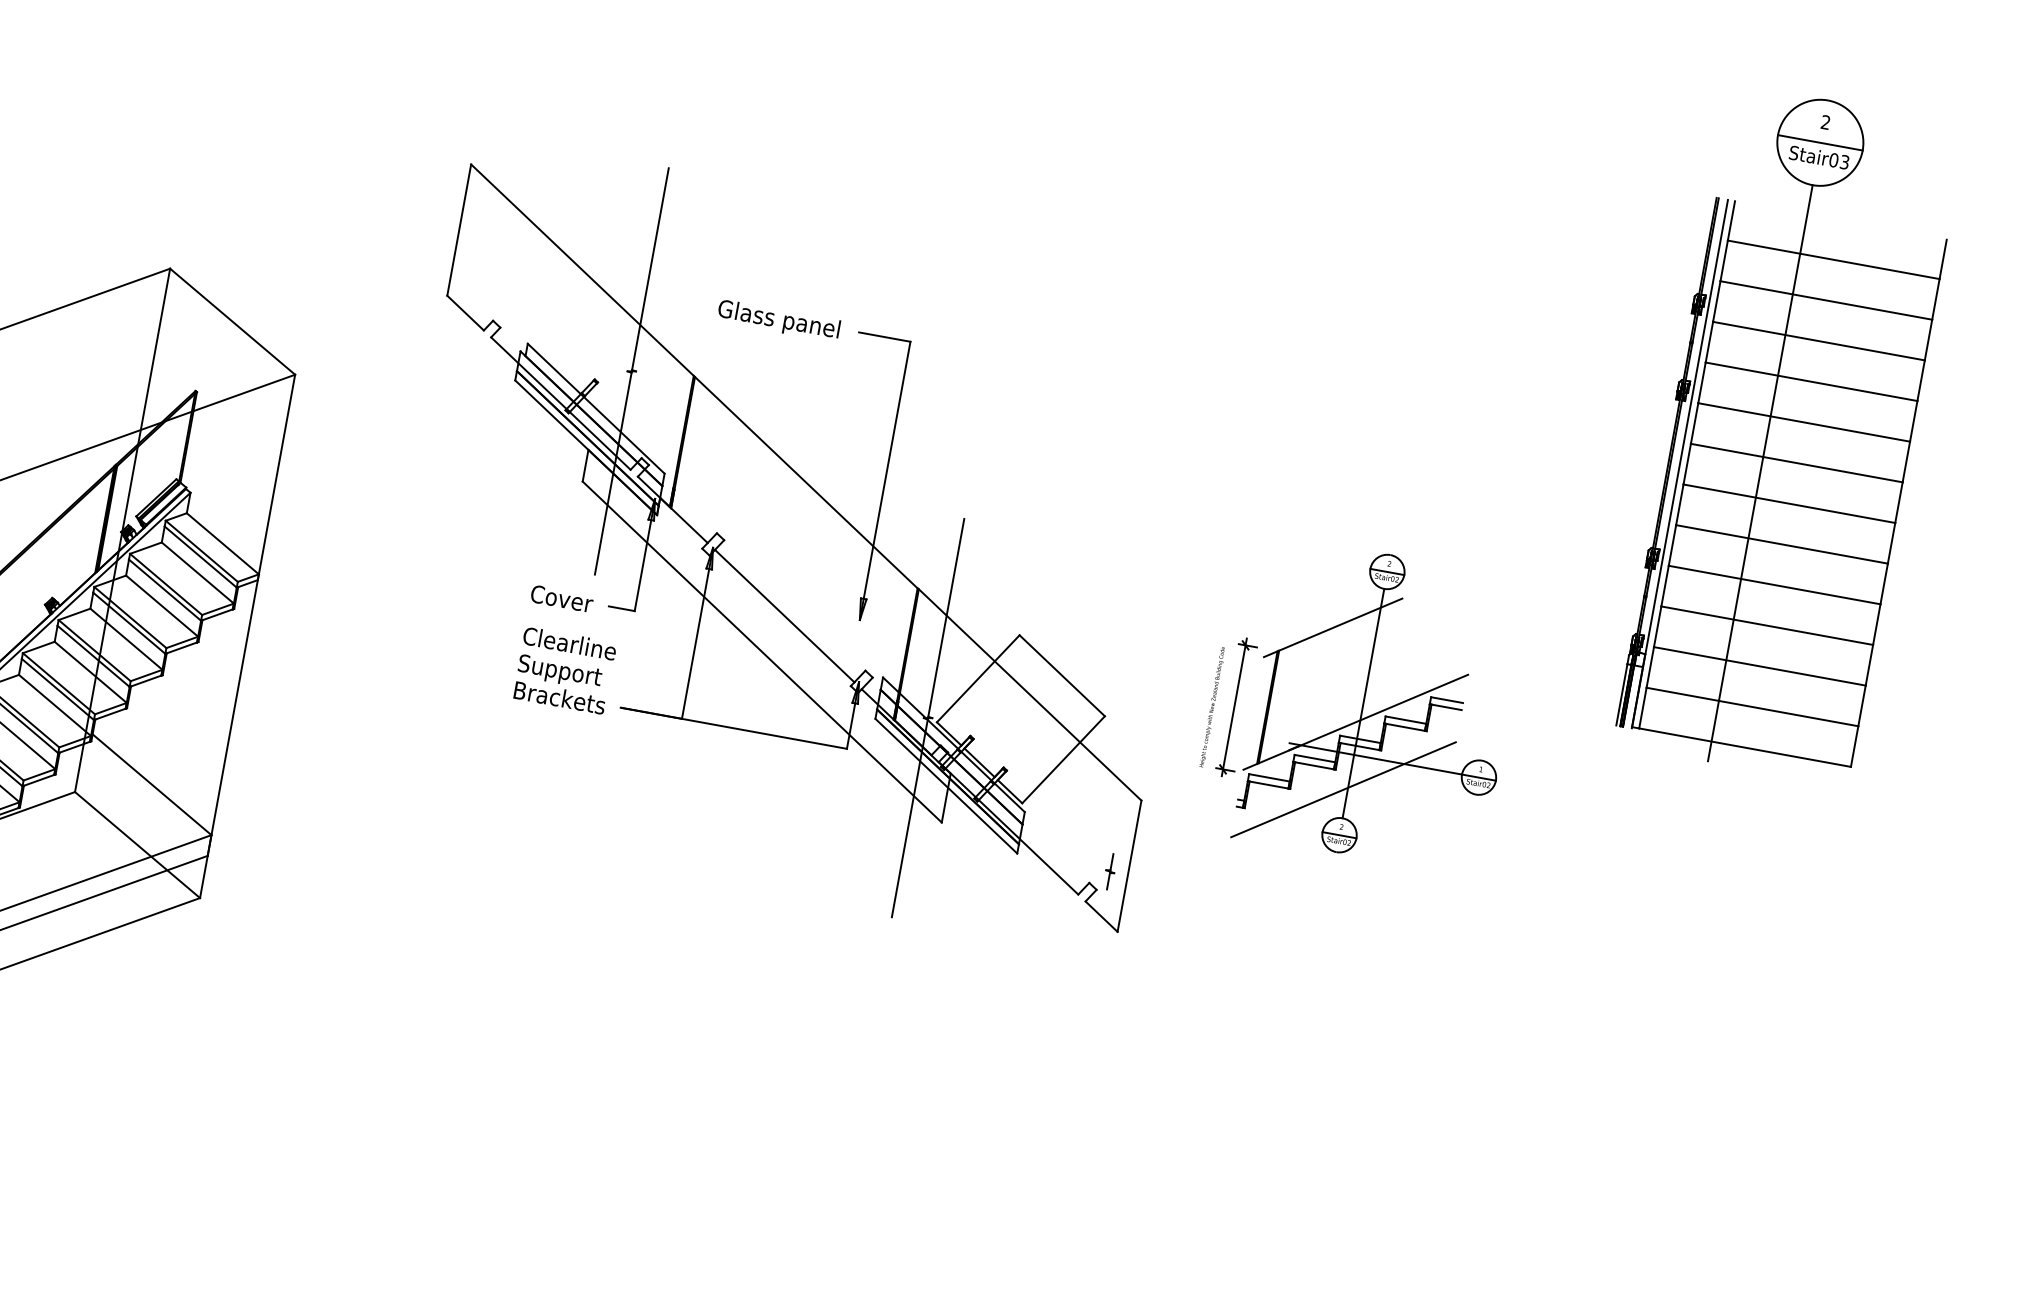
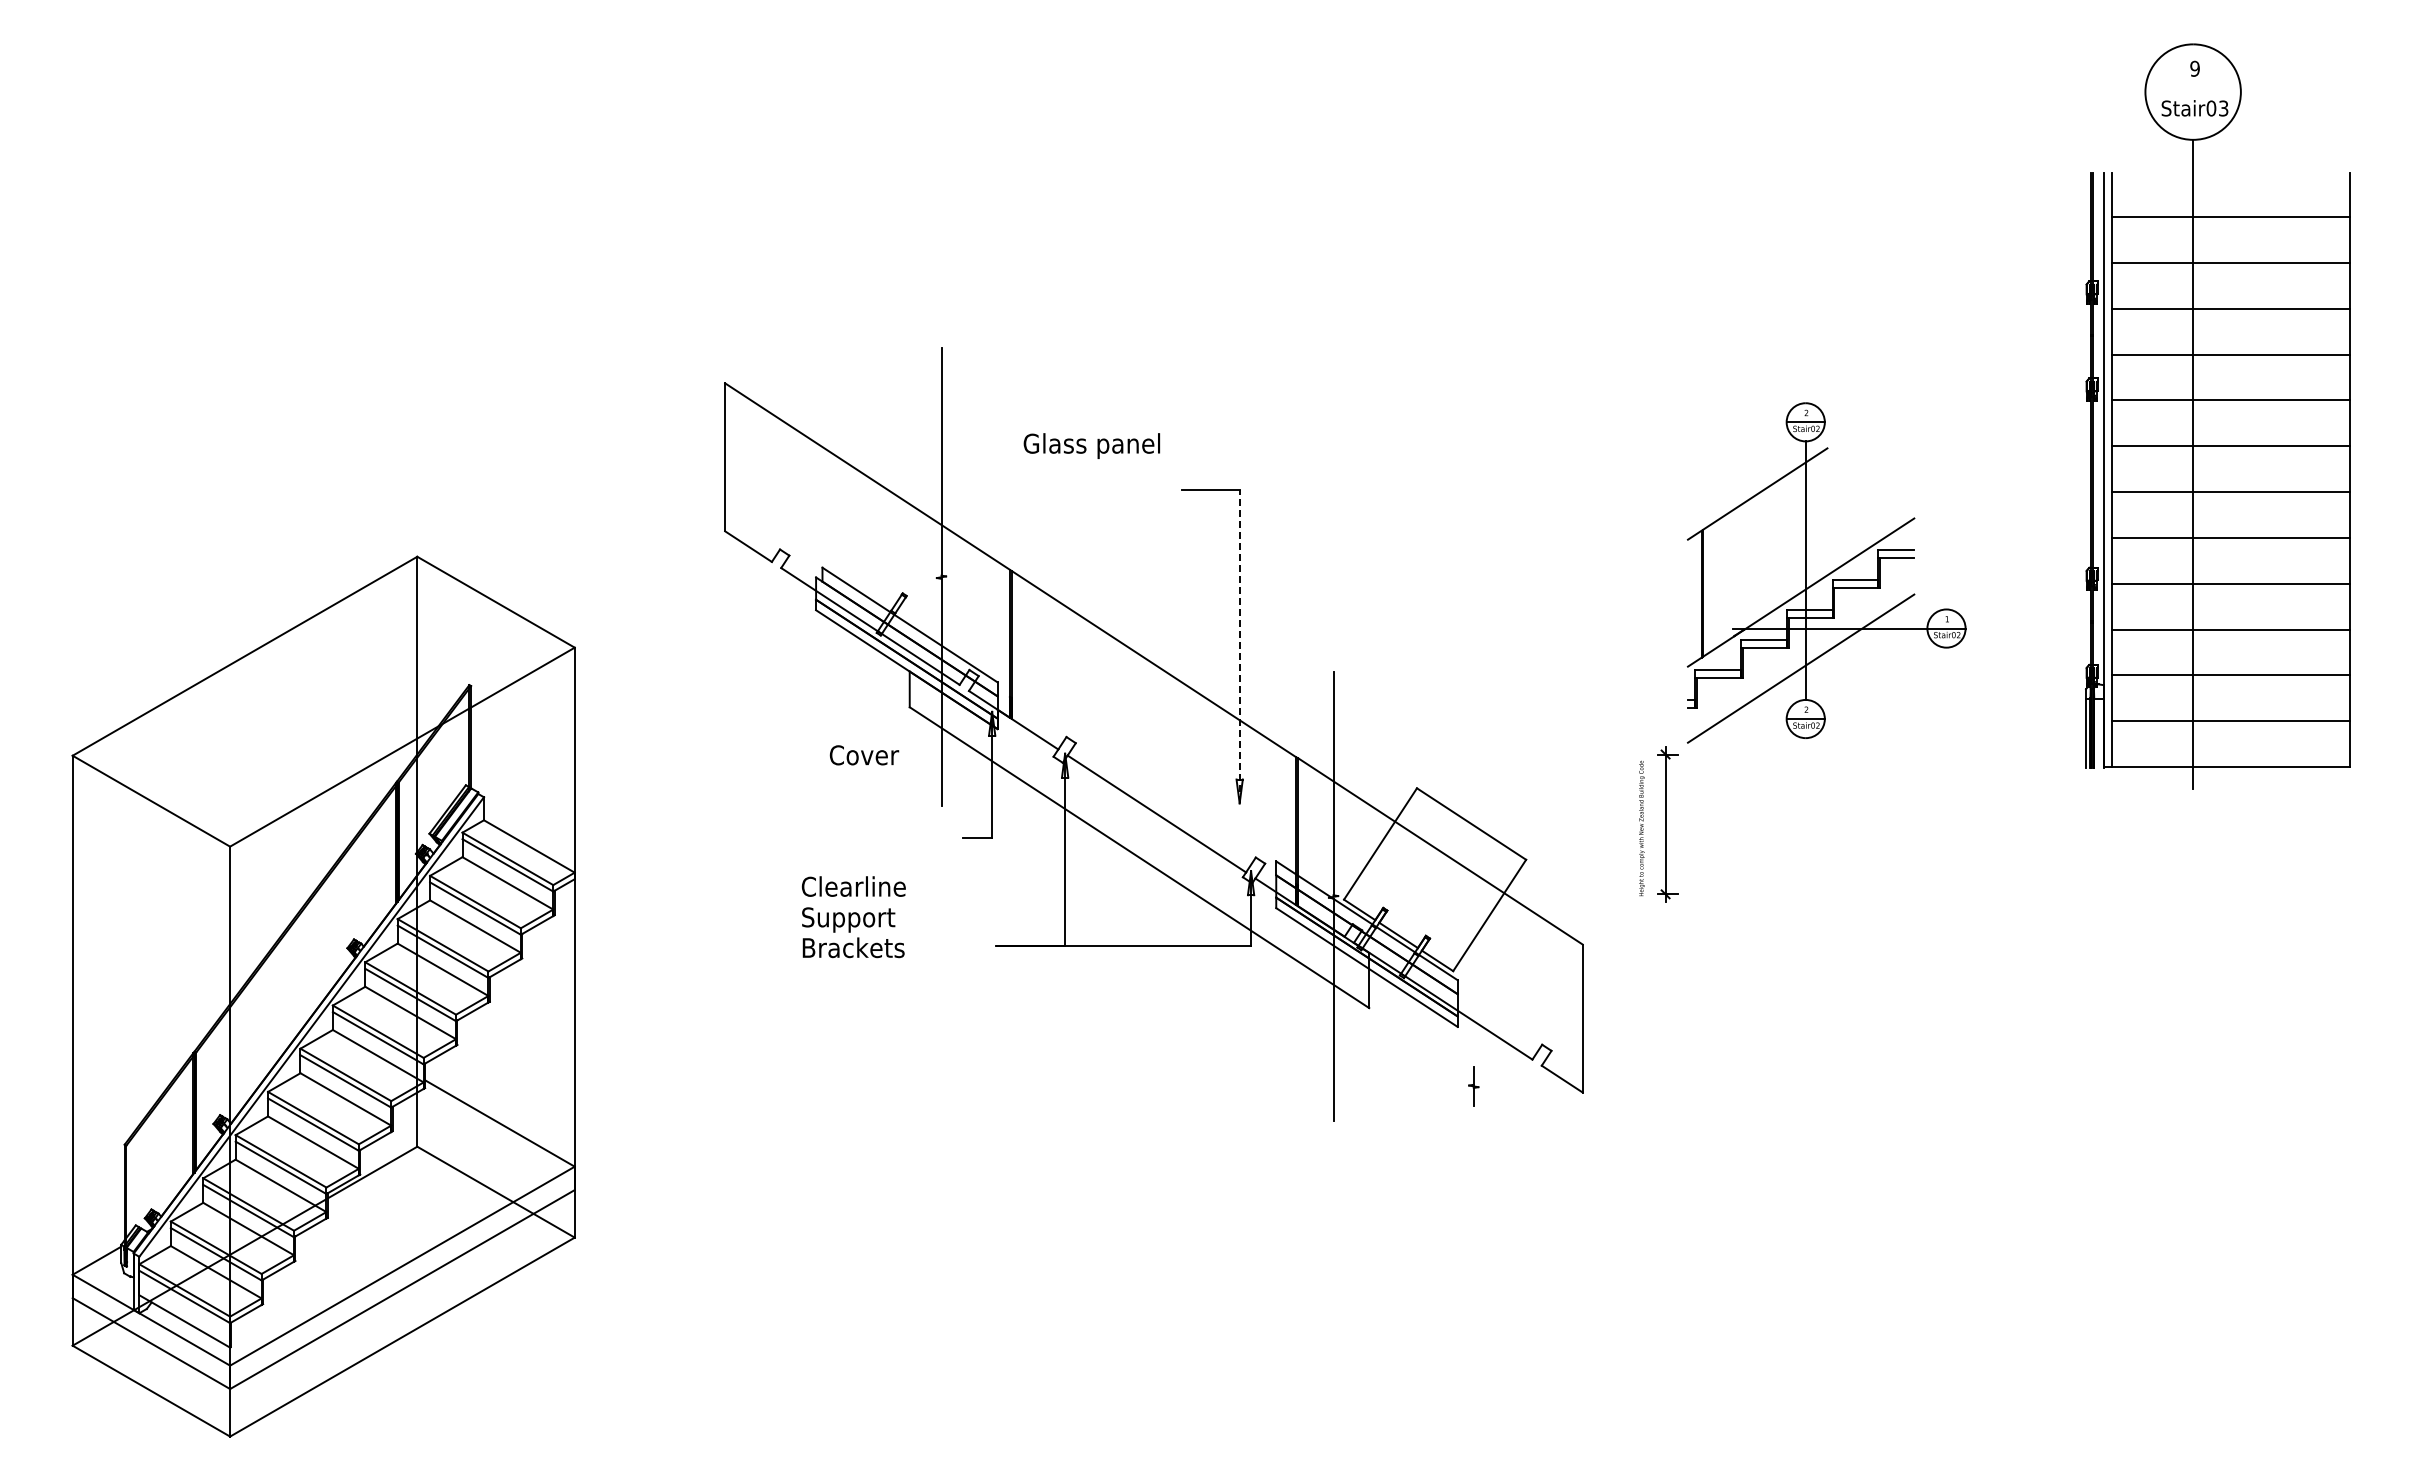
text: (1825, 122) -> (2194, 68), 2 -> 9
line: (1819, 143) -> (2192, 92), removed
text: (778, 320) -> (1091, 445), moved
line: (885, 480) -> (1239, 646), solid -> dashed
text: (562, 599) -> (864, 755), moved
text: (564, 670) -> (853, 917), moved
part: (1381, 708) -> (1826, 572), moved
part: (1109, 871) -> (1473, 1086), moved

